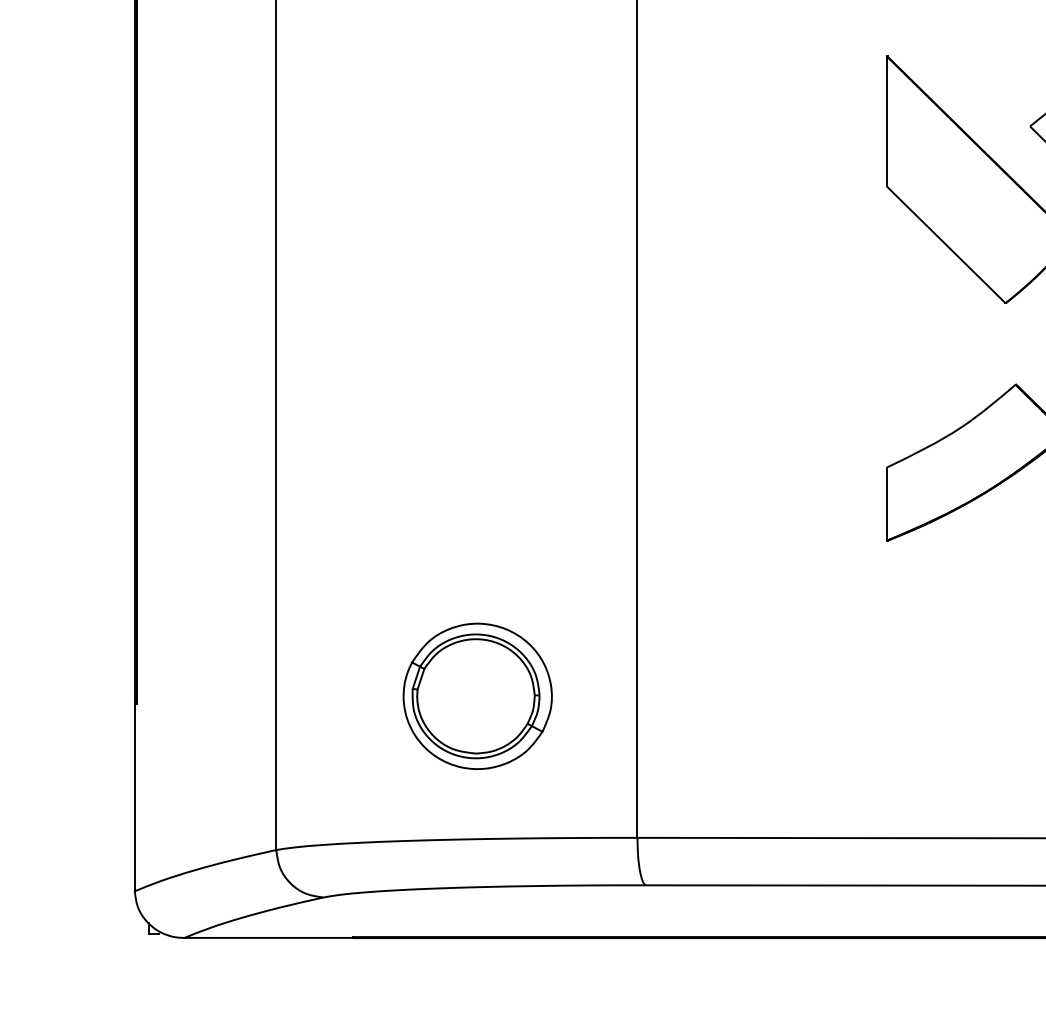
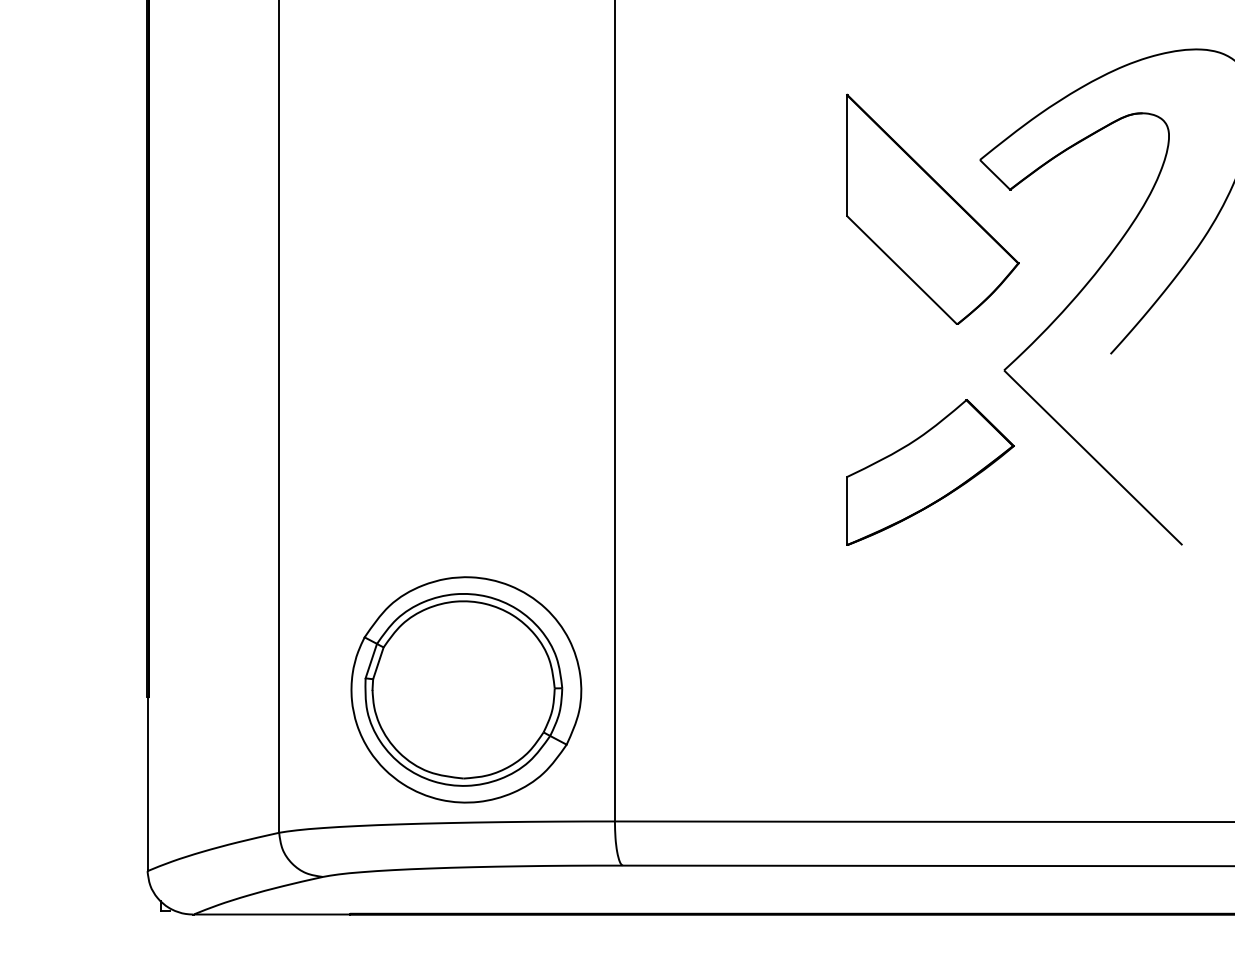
part: (477, 695) -> (466, 689), size x1.67

